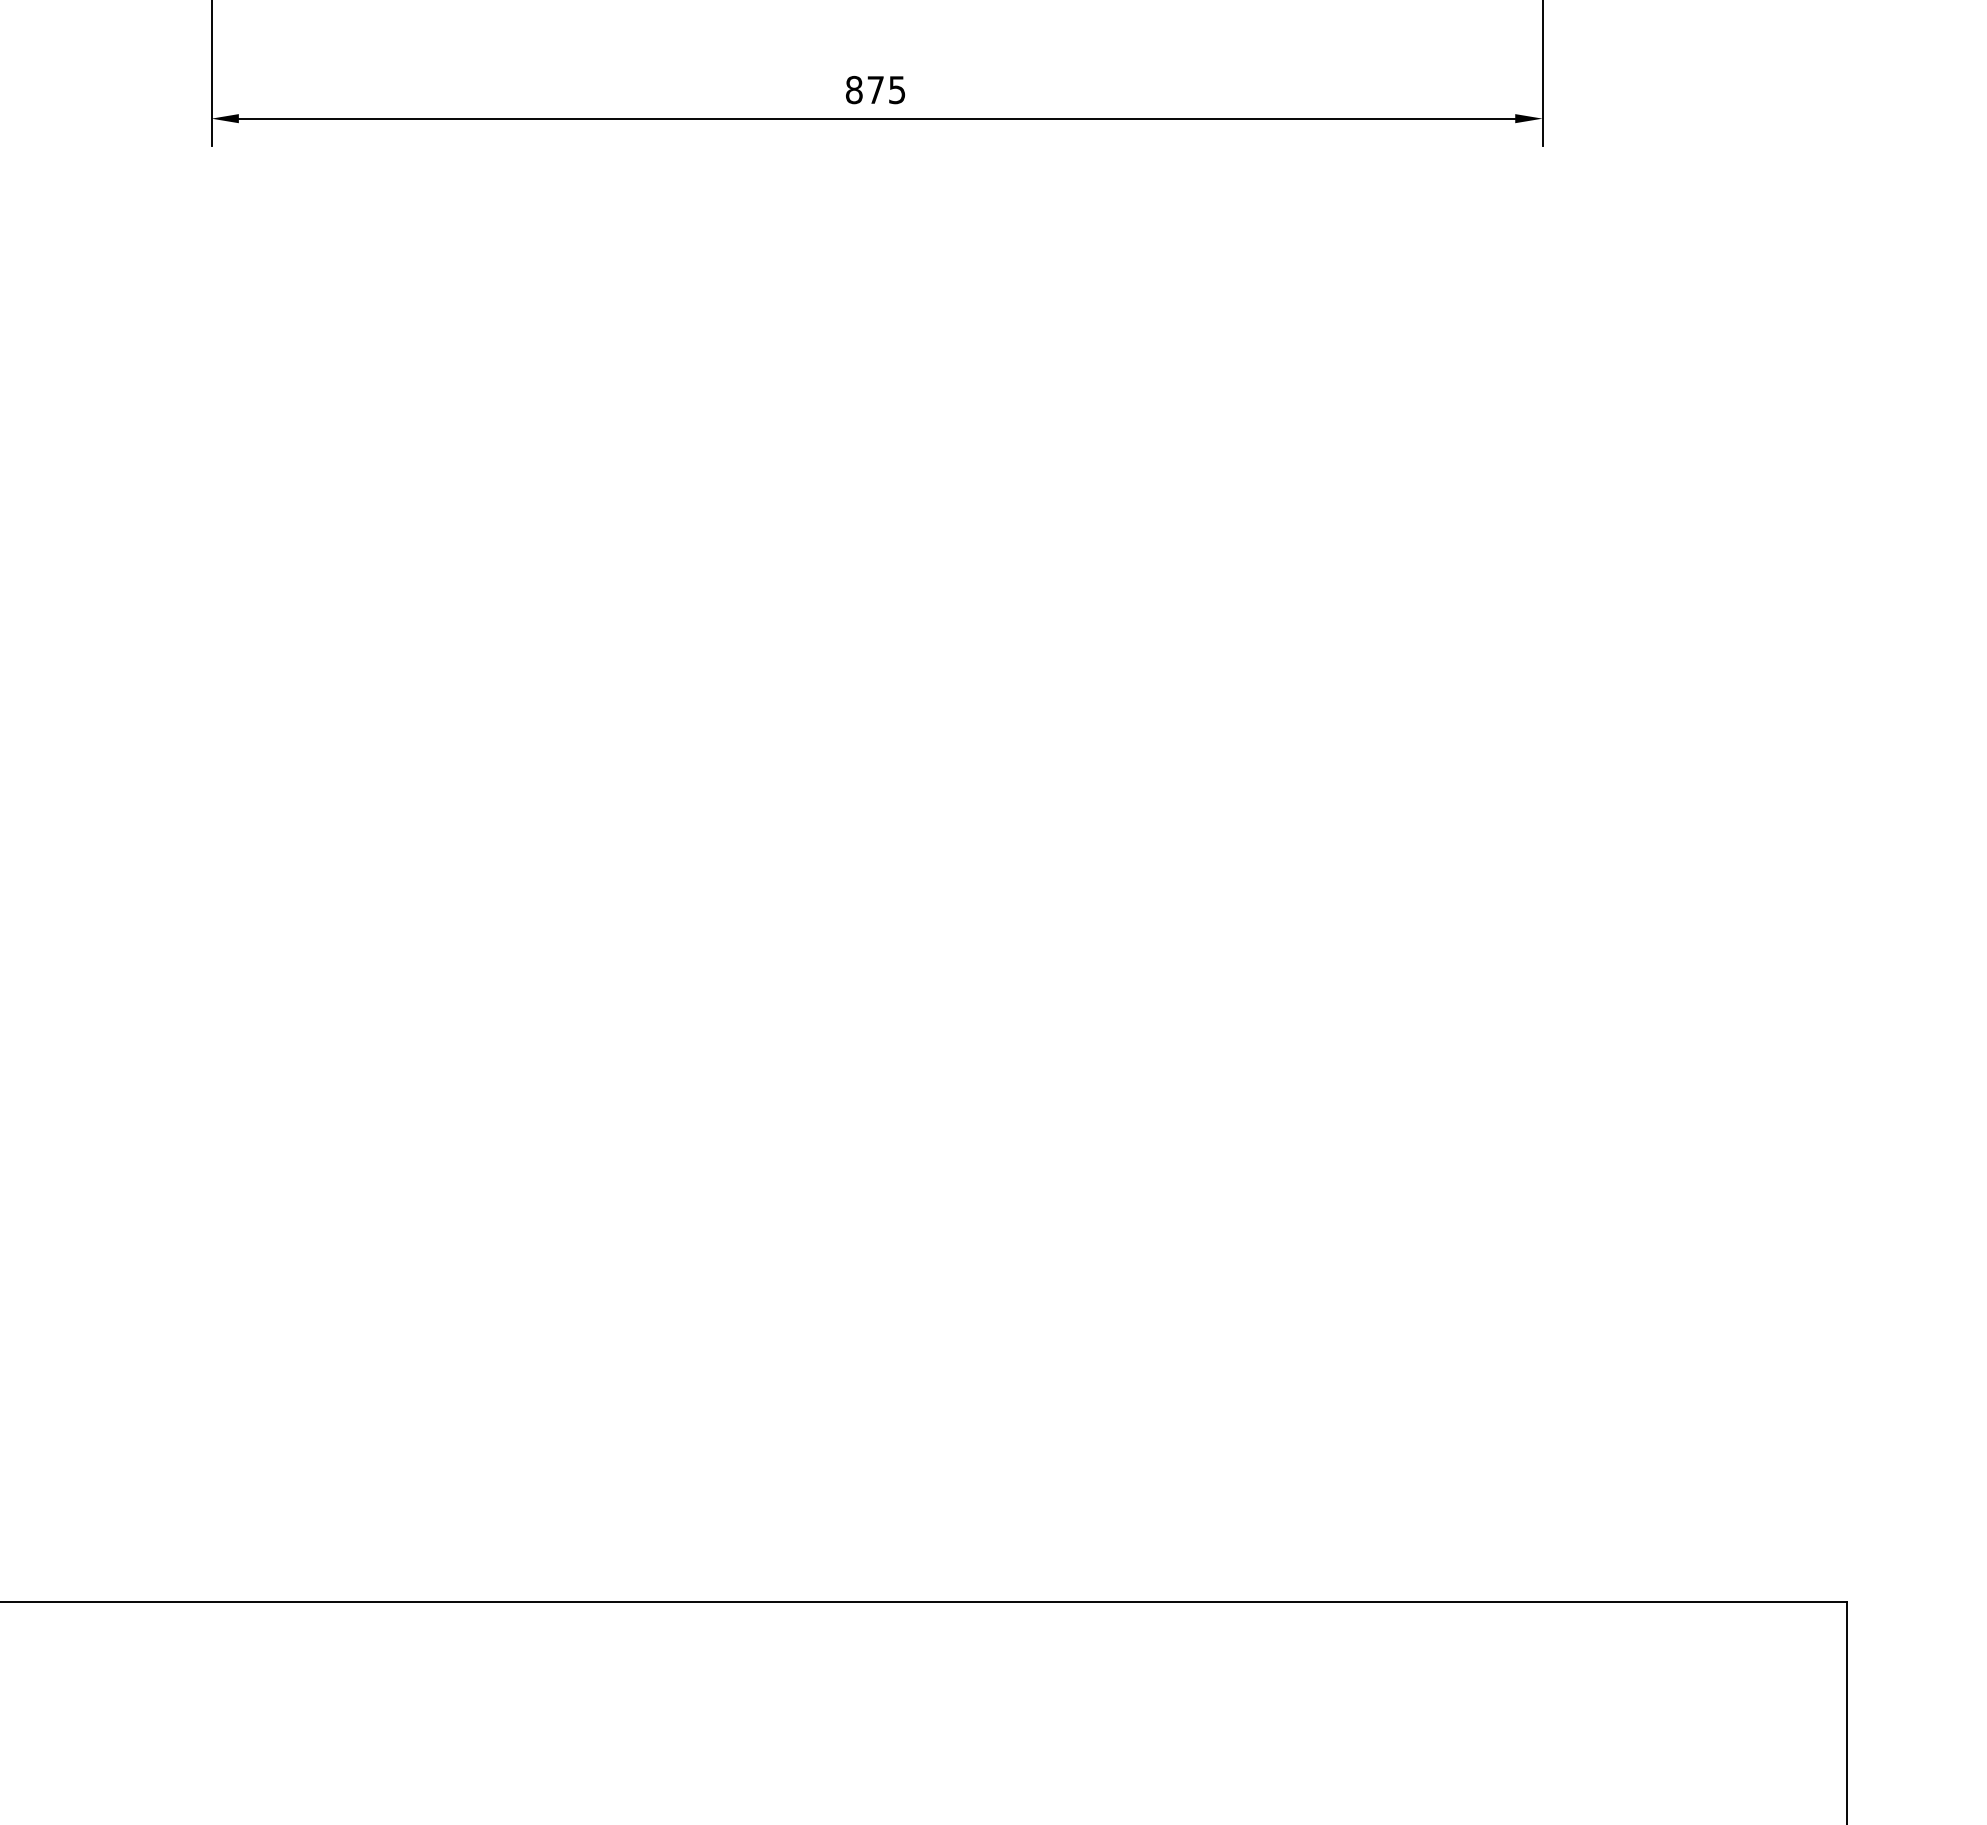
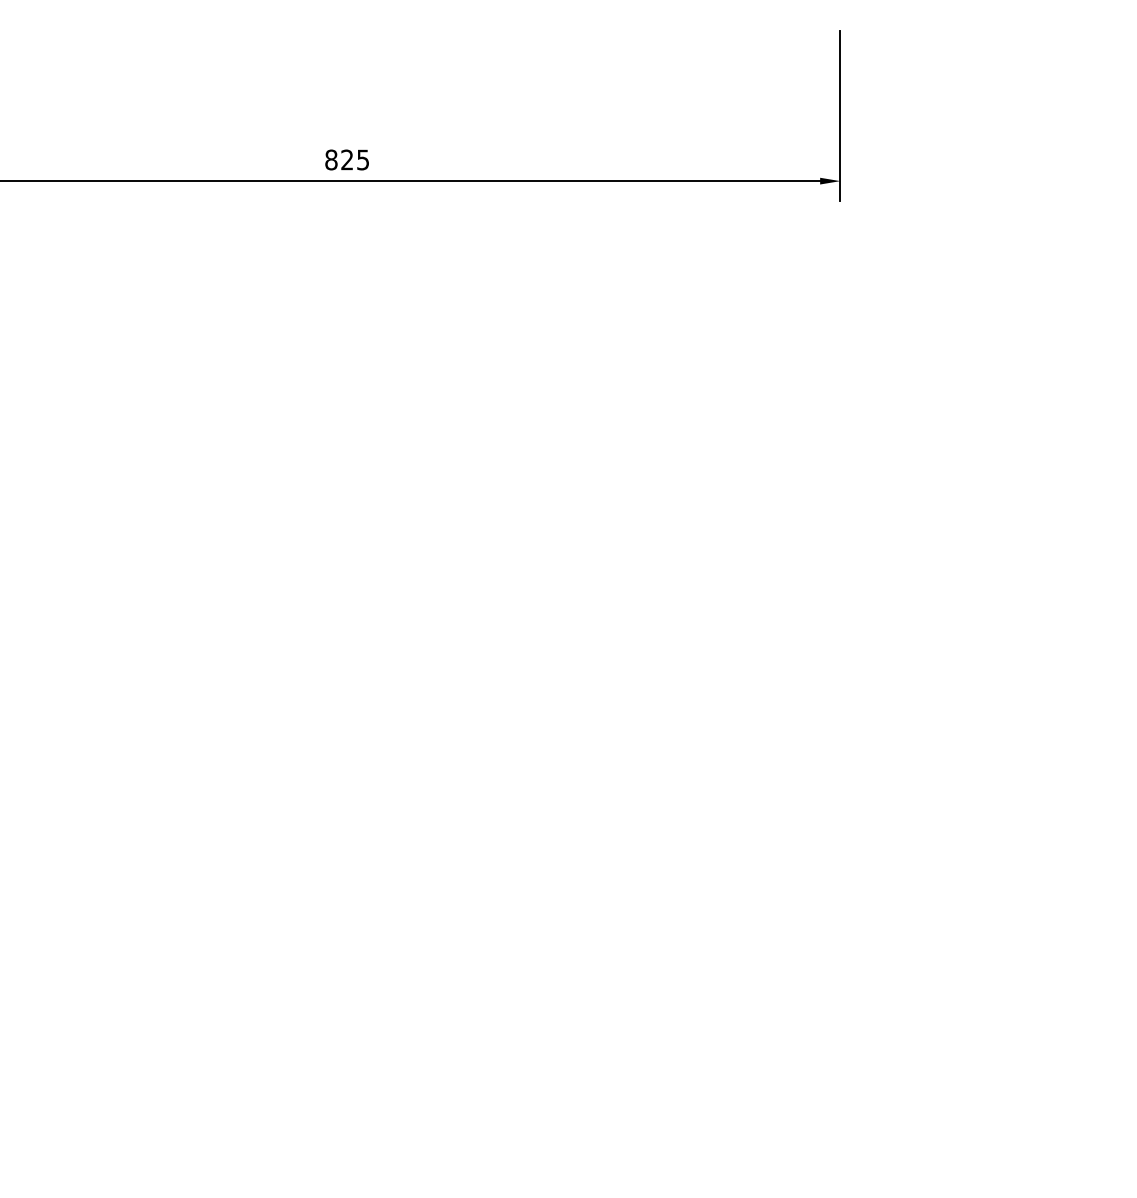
text: (875, 89) -> (347, 159), 875 -> 825

